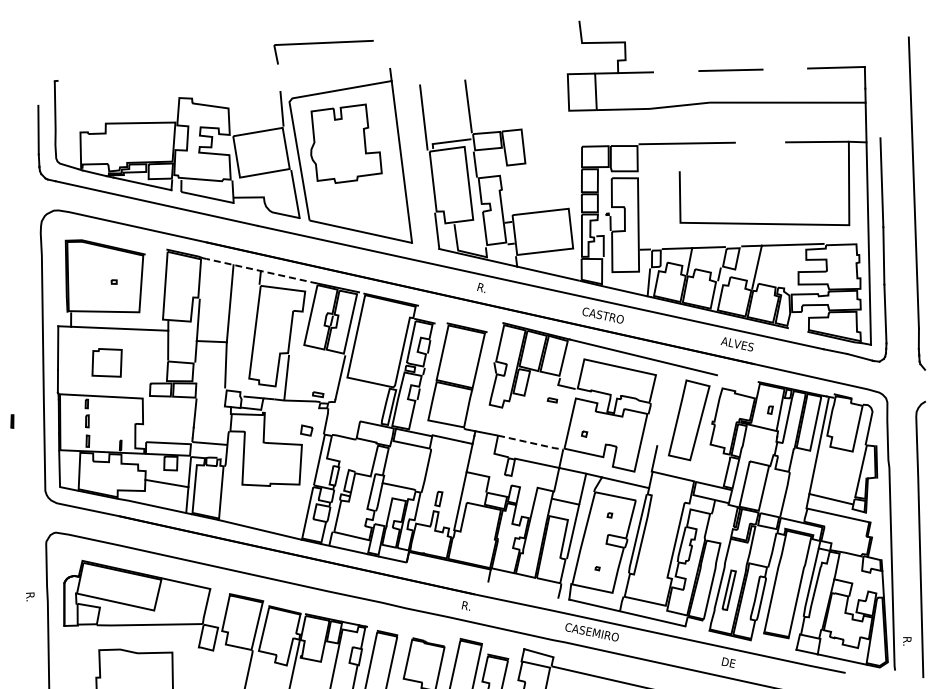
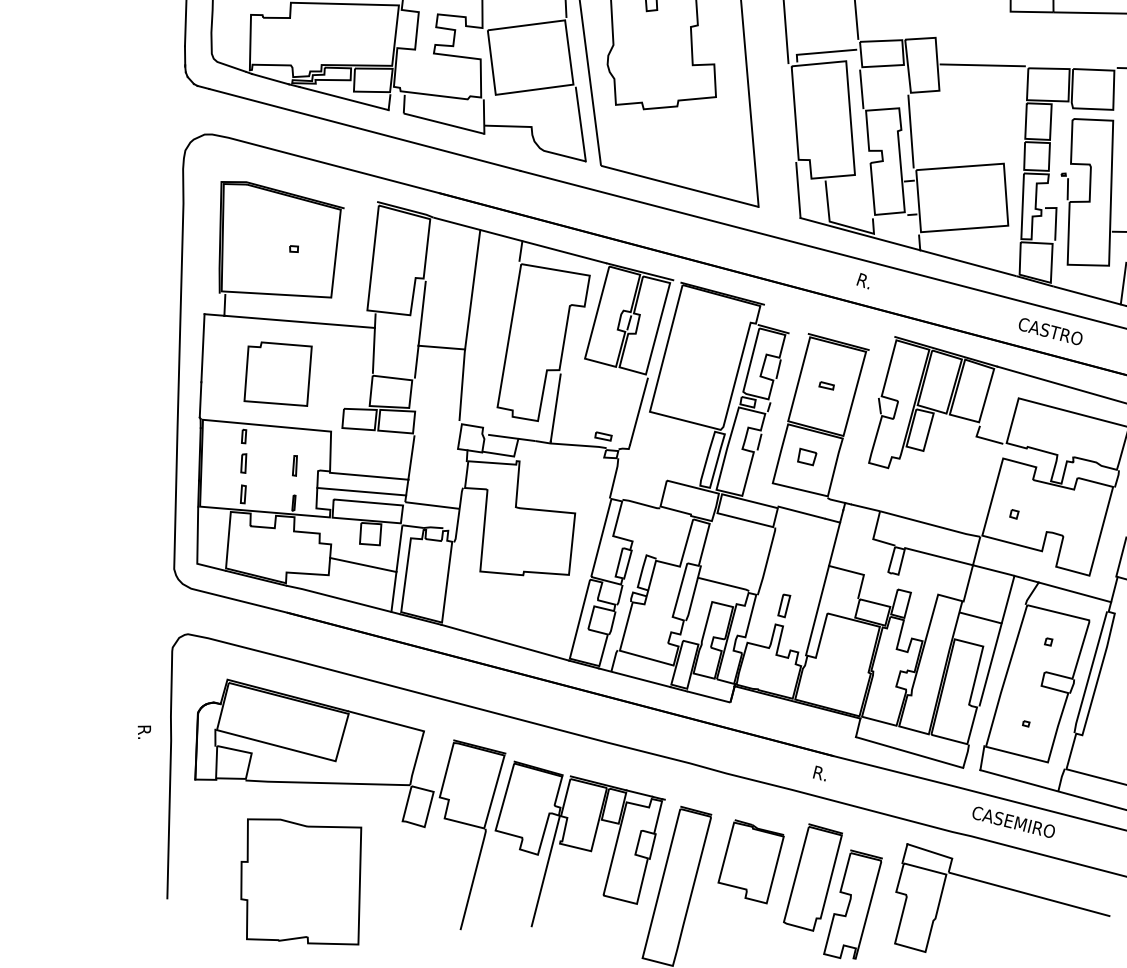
line: (552, 145) -> (982, 64), added
line: (507, 190) -> (909, 131), added
line: (258, 270) -> (518, 240), dashed -> solid
part: (106, 362) -> (277, 373), size x1.43
part: (552, 400) -> (826, 386), moved
part: (12, 421) -> (295, 465), moved
line: (168, 426) -> (369, 476), added
part: (306, 430) -> (806, 456), moved
line: (163, 436) -> (360, 491), added
line: (531, 443) -> (931, 525), dashed -> solid
line: (523, 589) -> (909, 751), added

